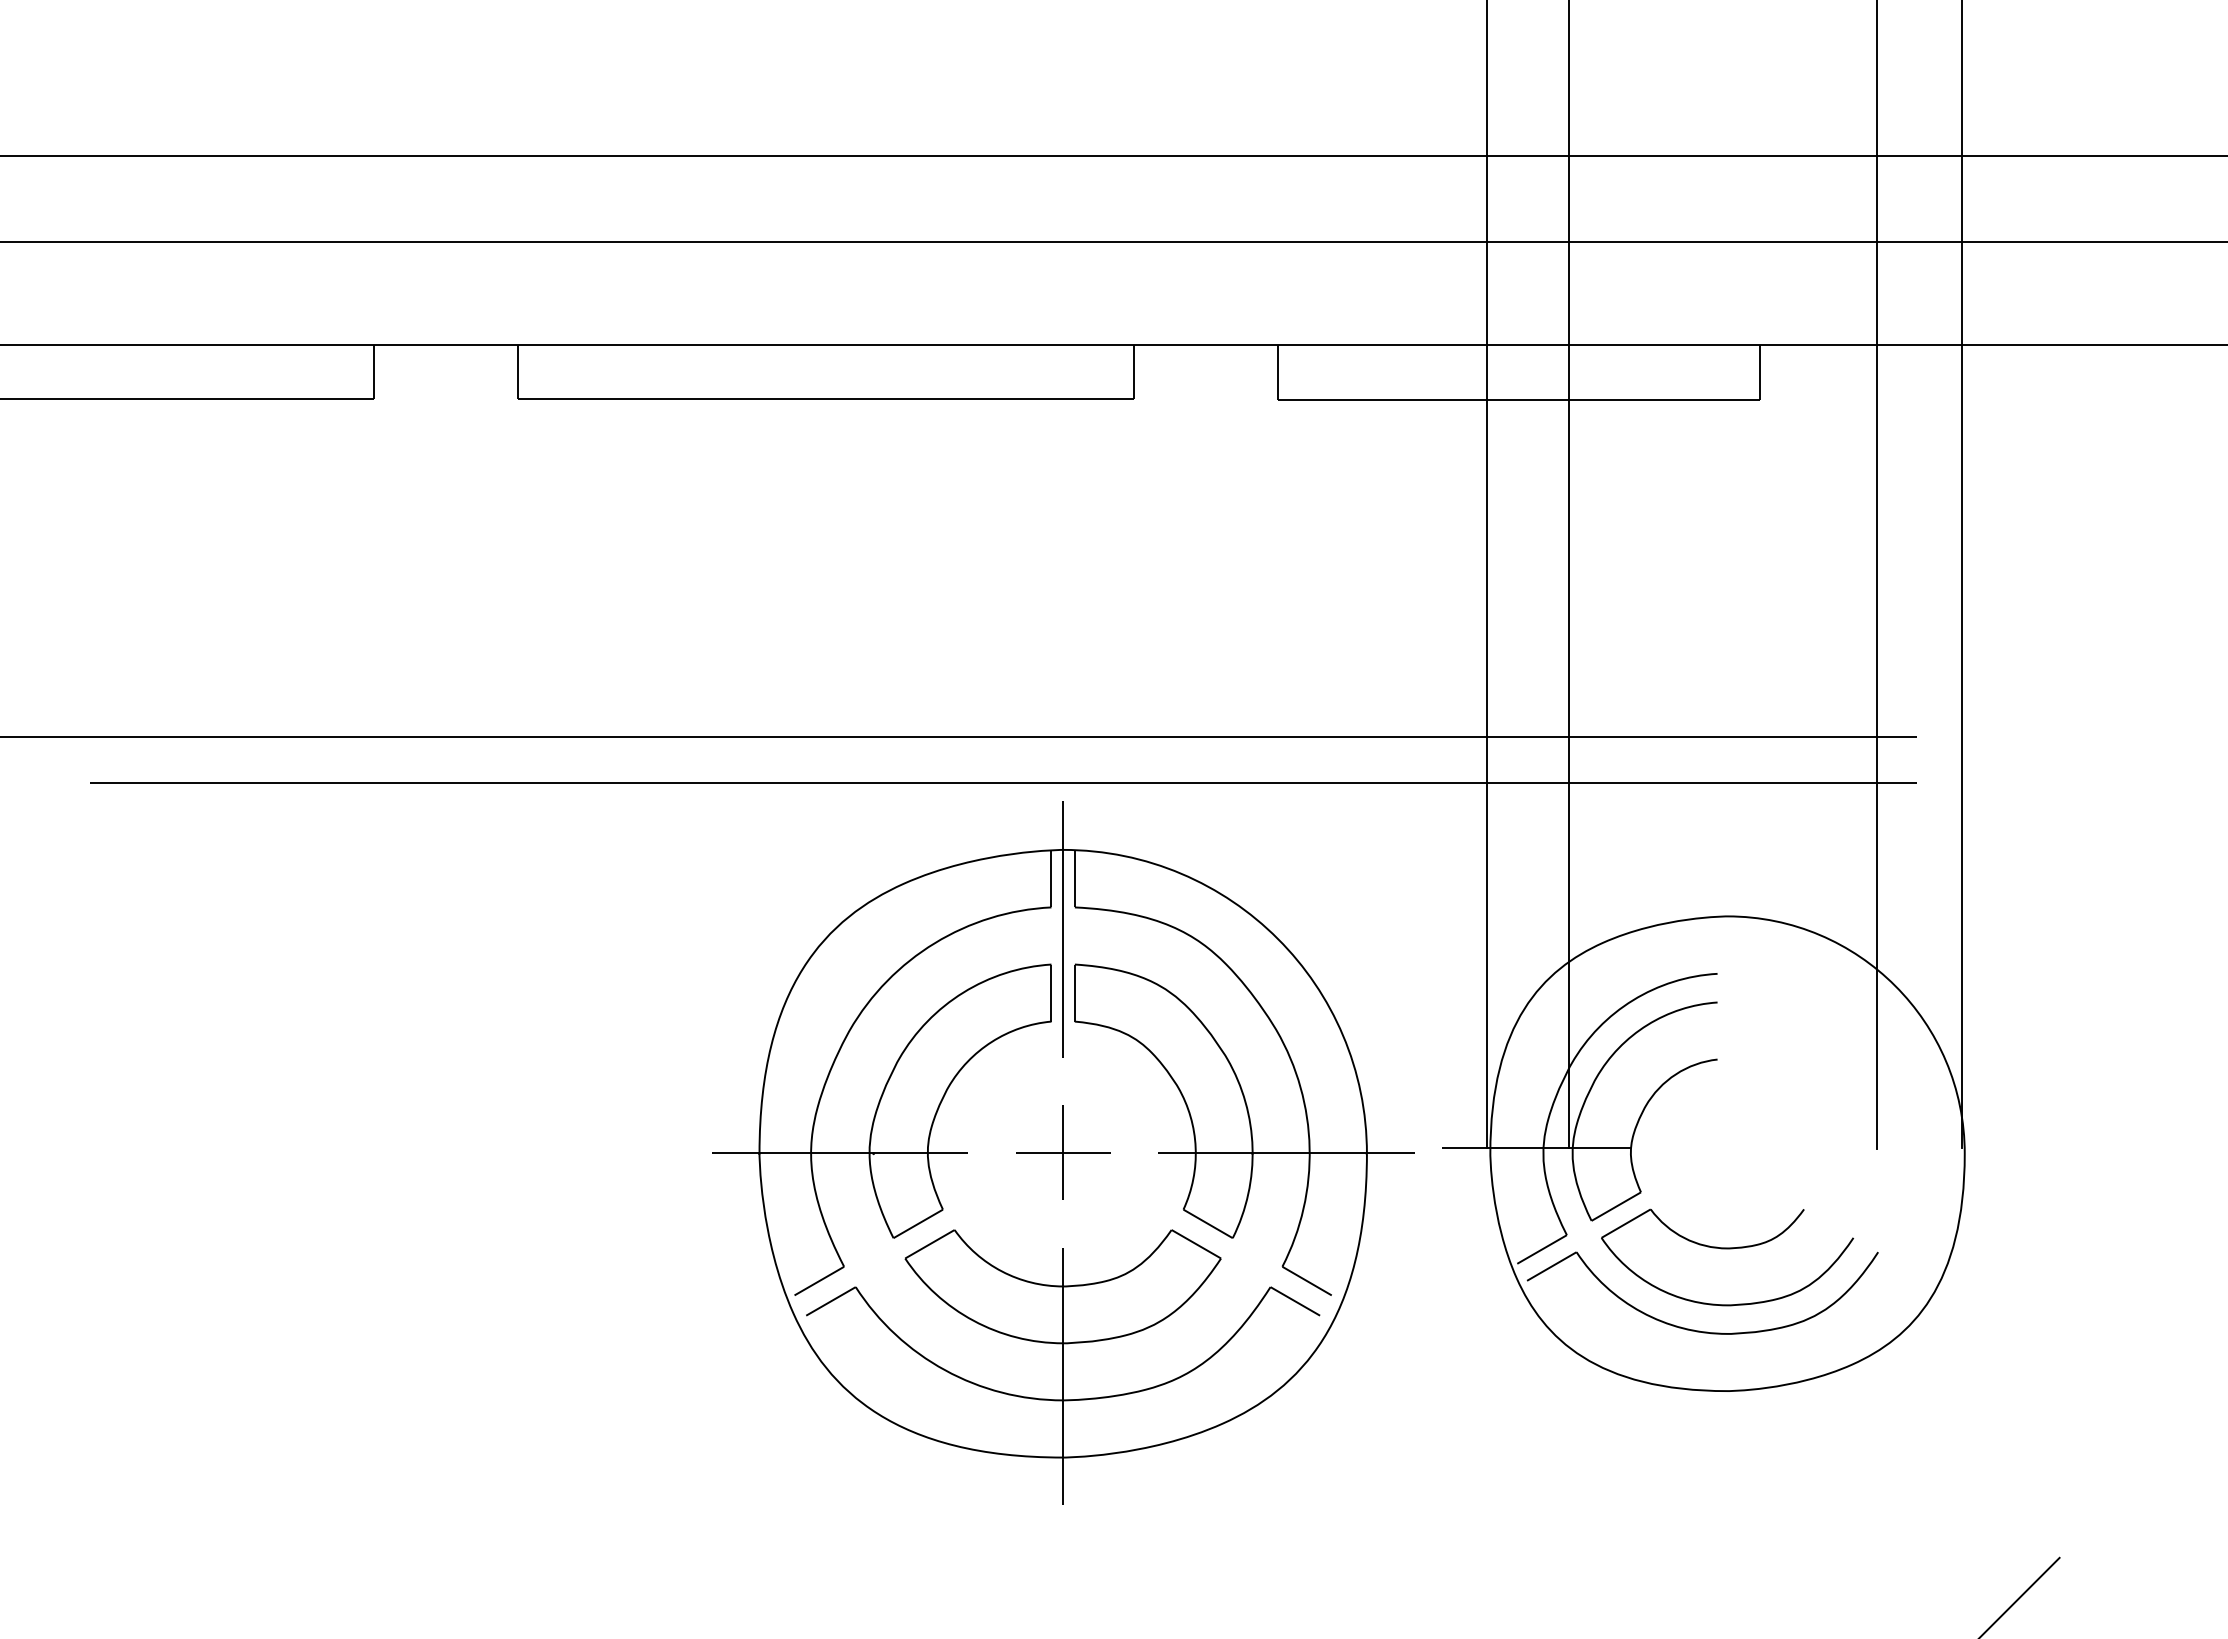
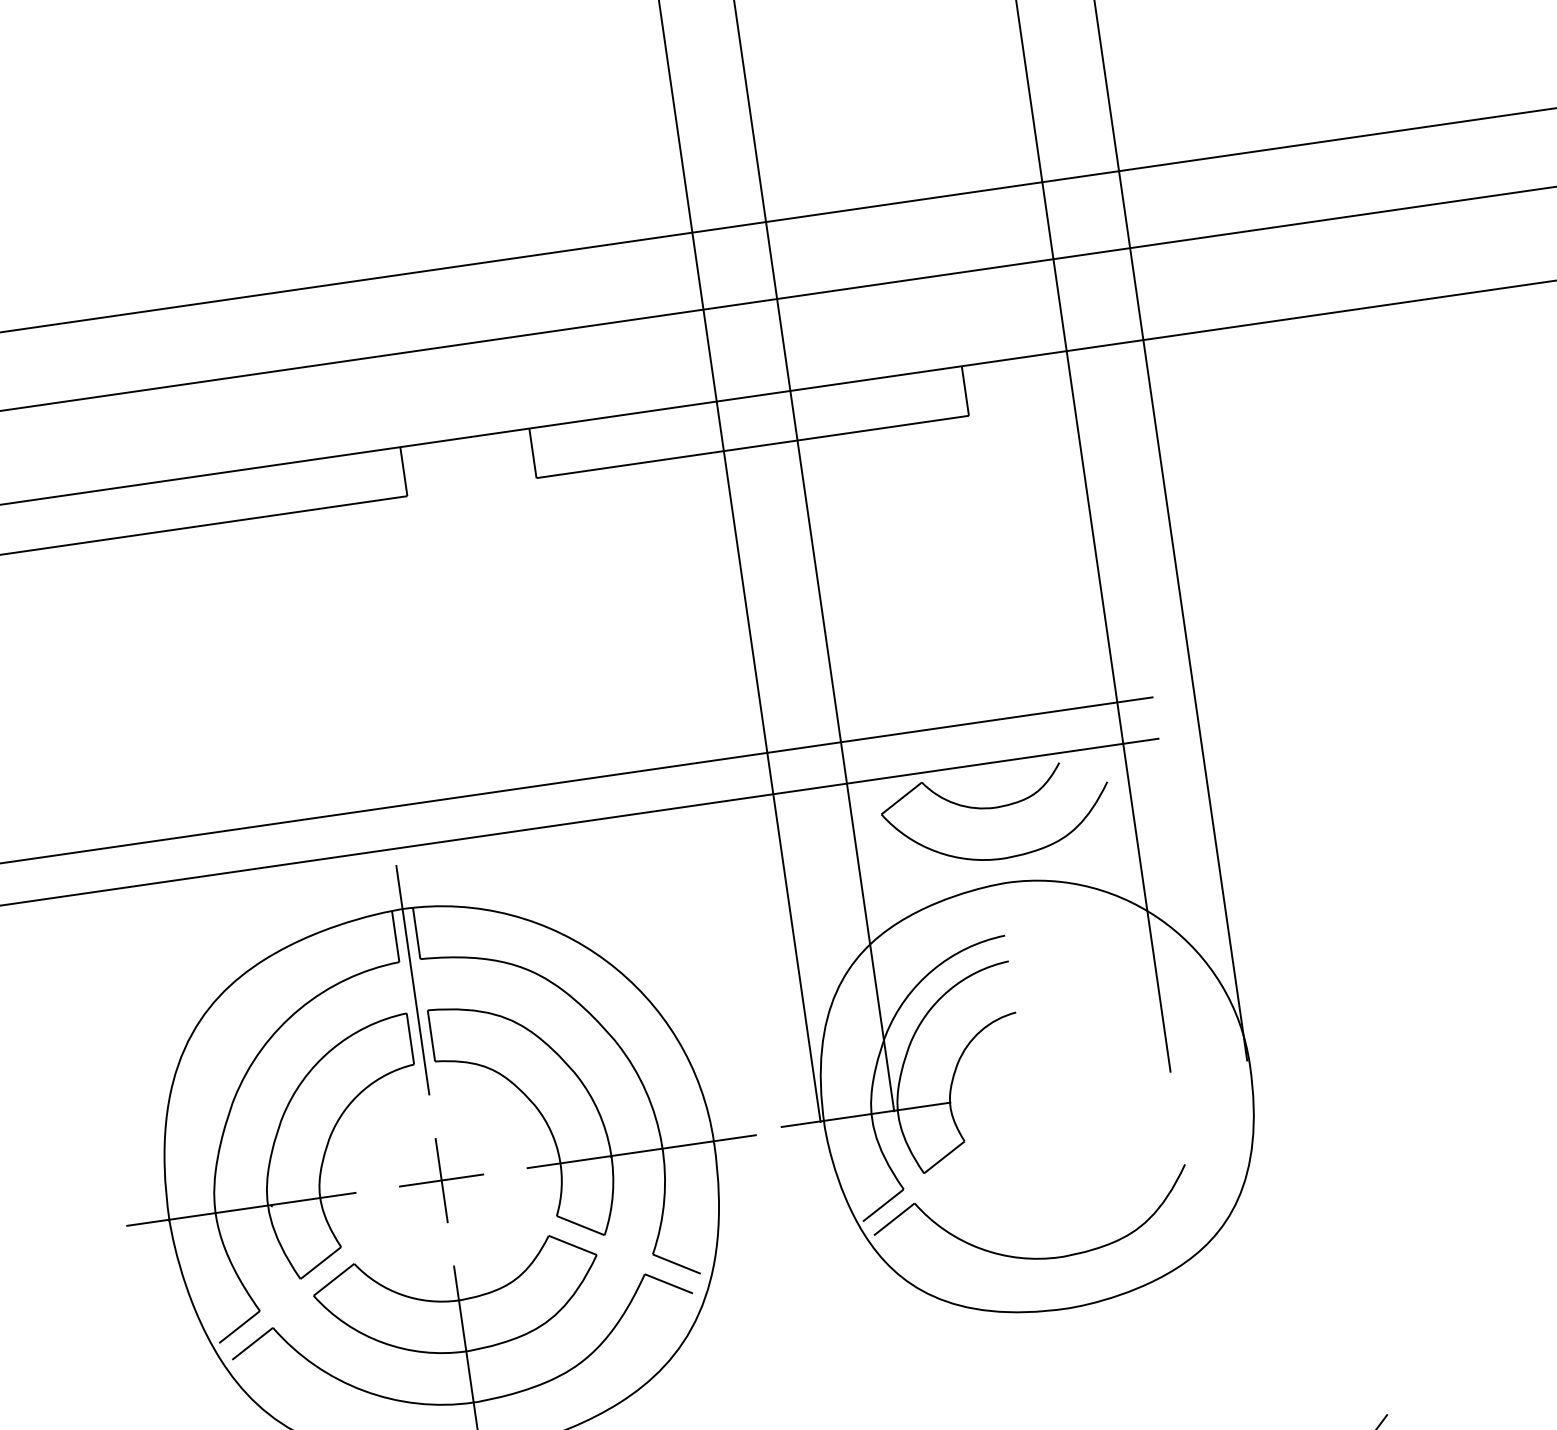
part: (1727, 1249) -> (995, 808), moved

